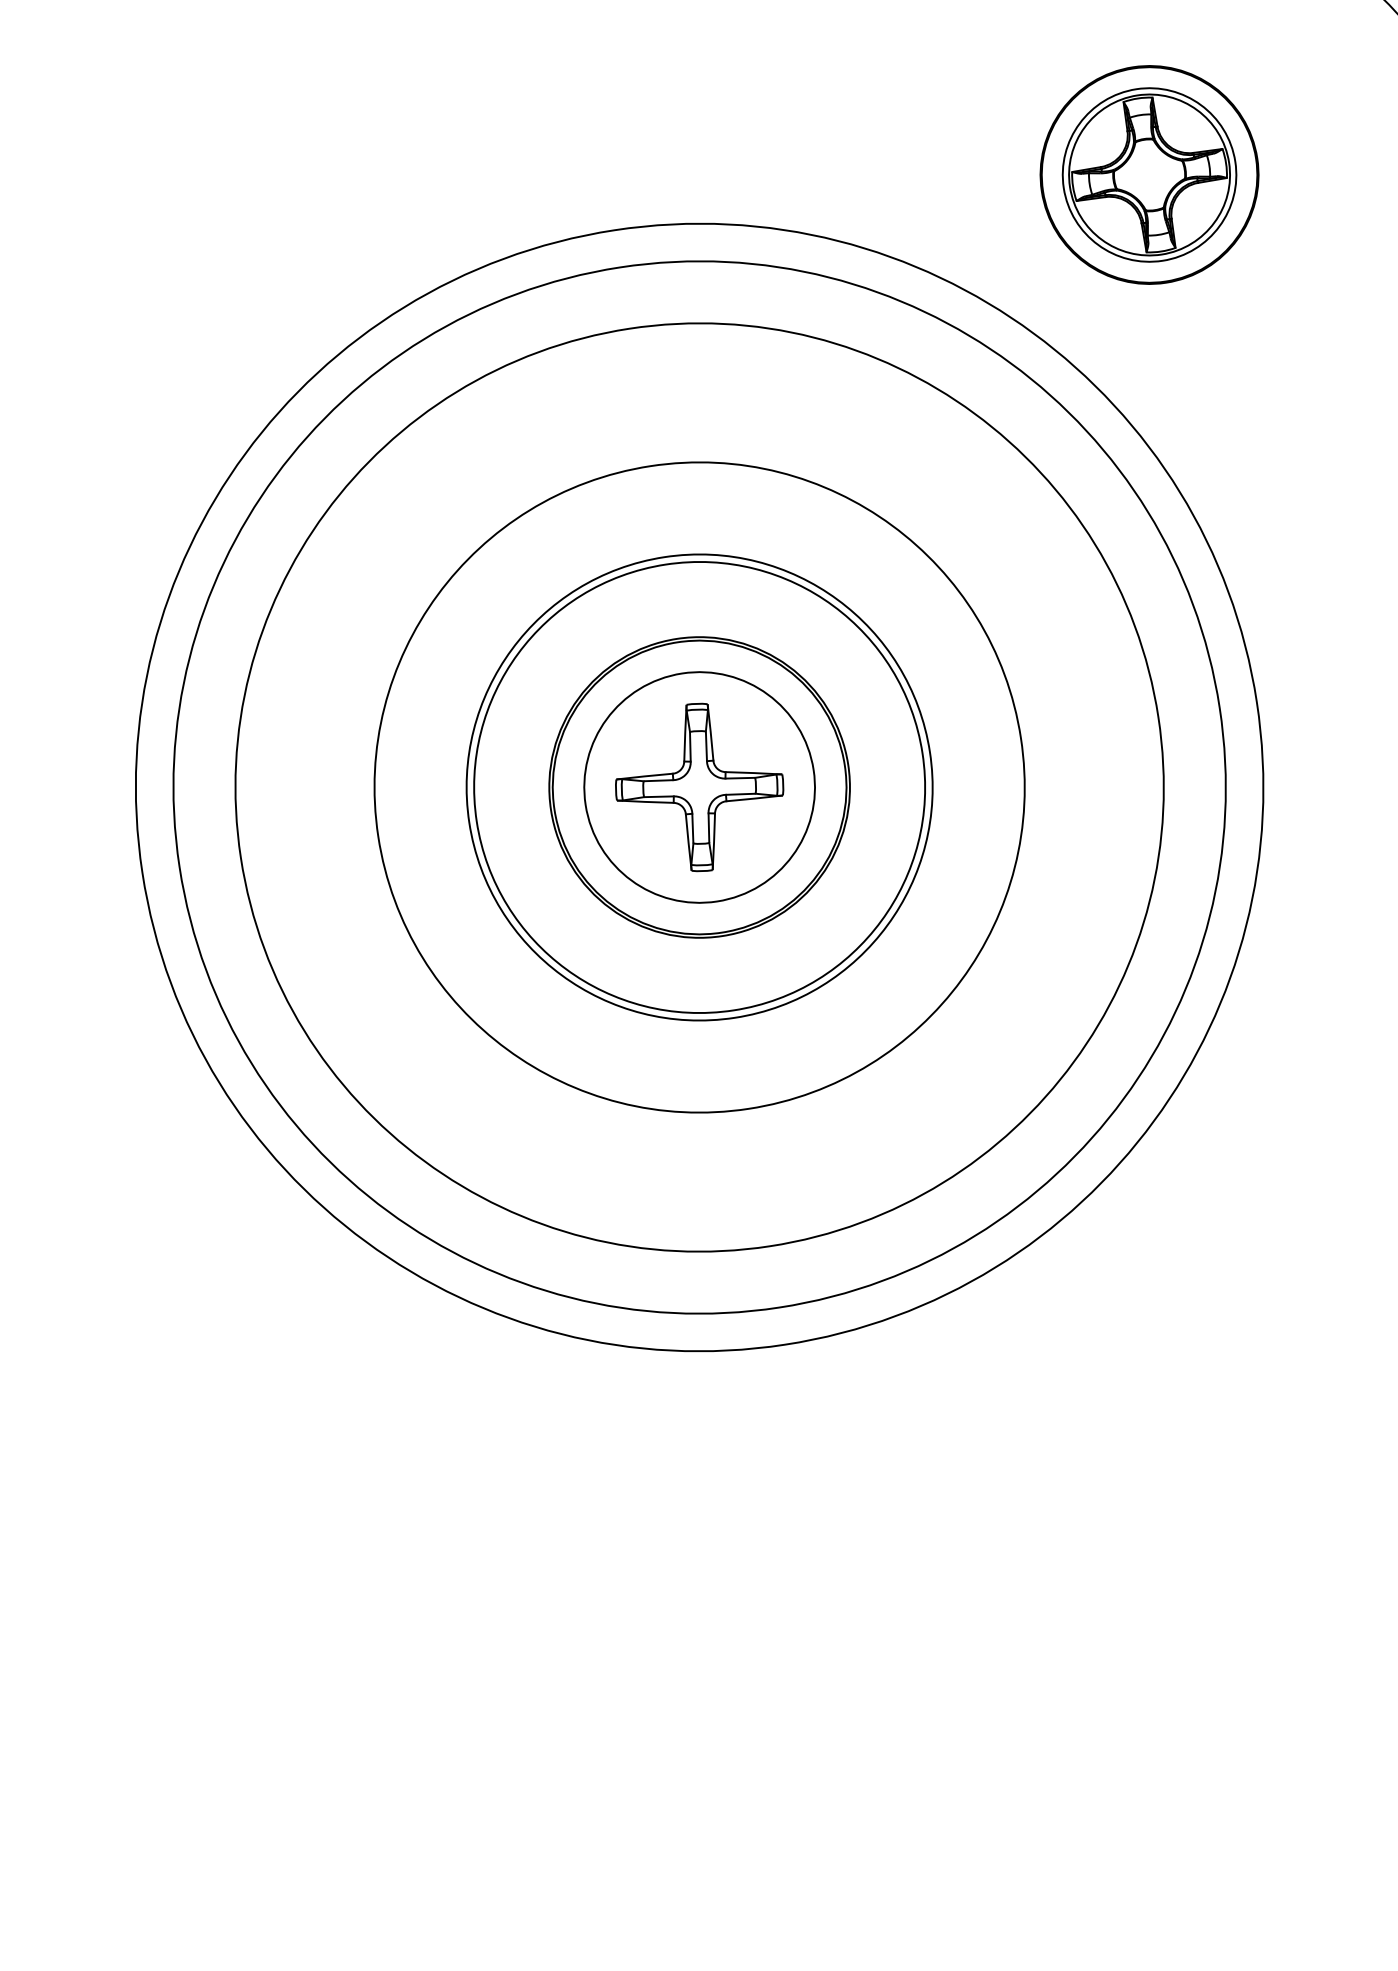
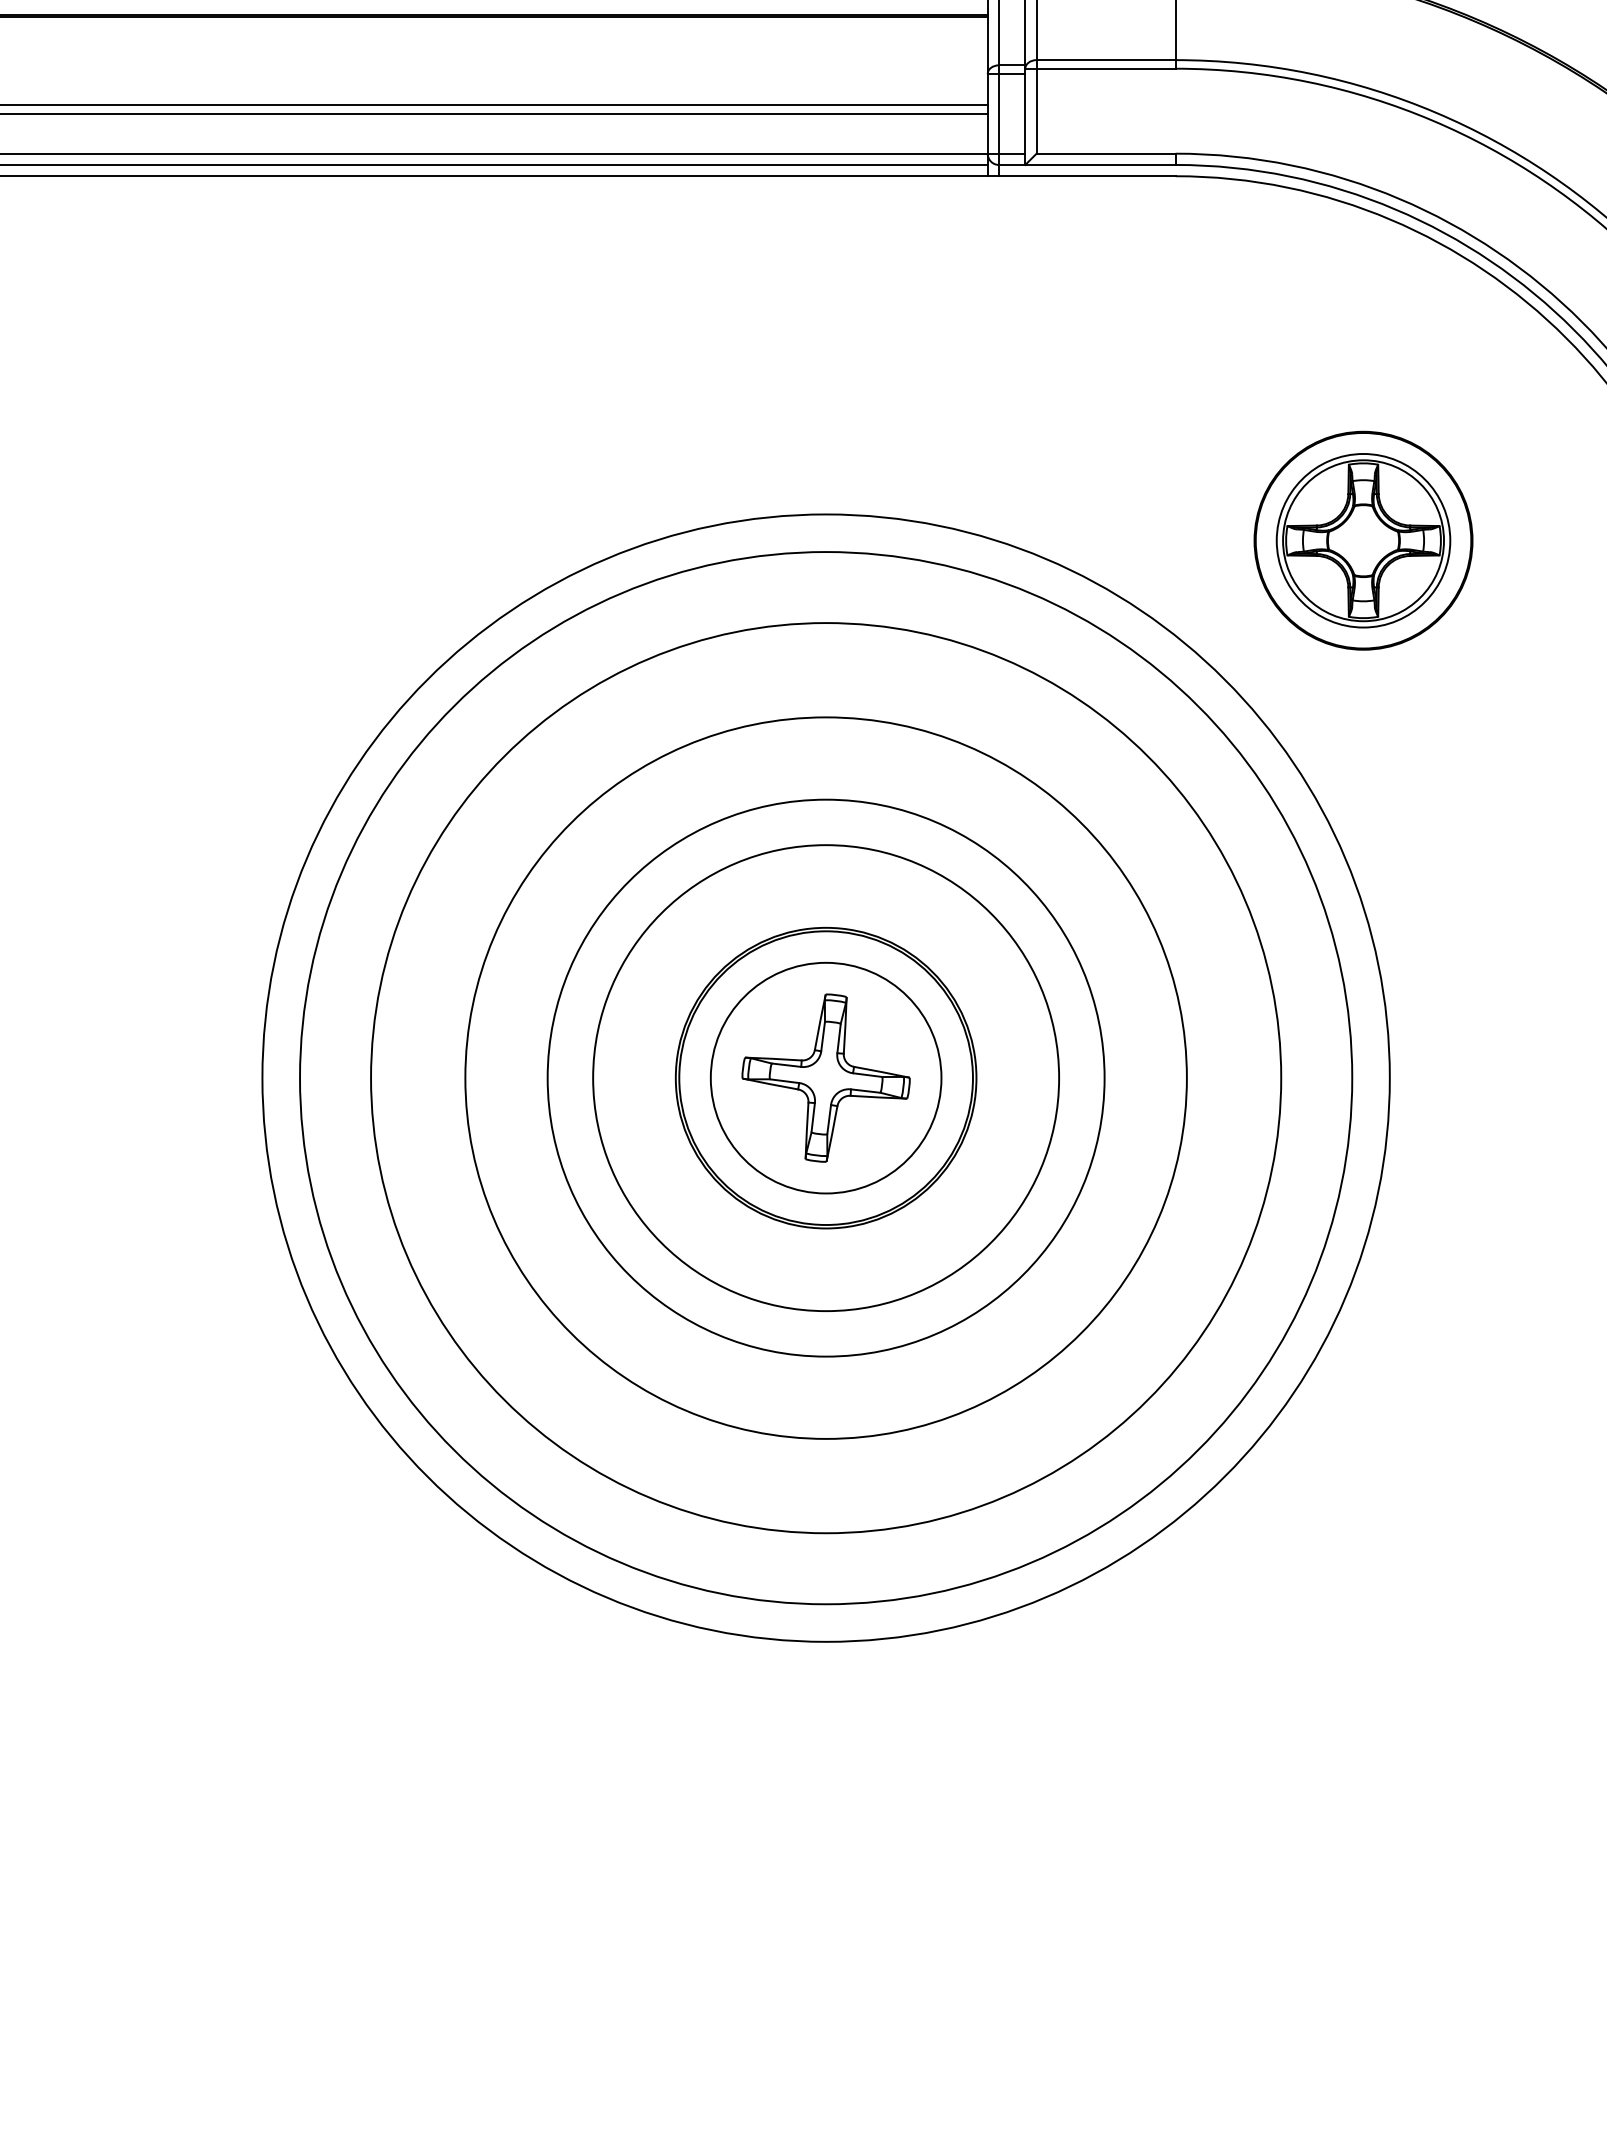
circle: (698, 786) -> (825, 1077), size x1.6
circle: (700, 787) -> (826, 1078), size x0.6
circle: (700, 787) -> (826, 1078), size x1.4

